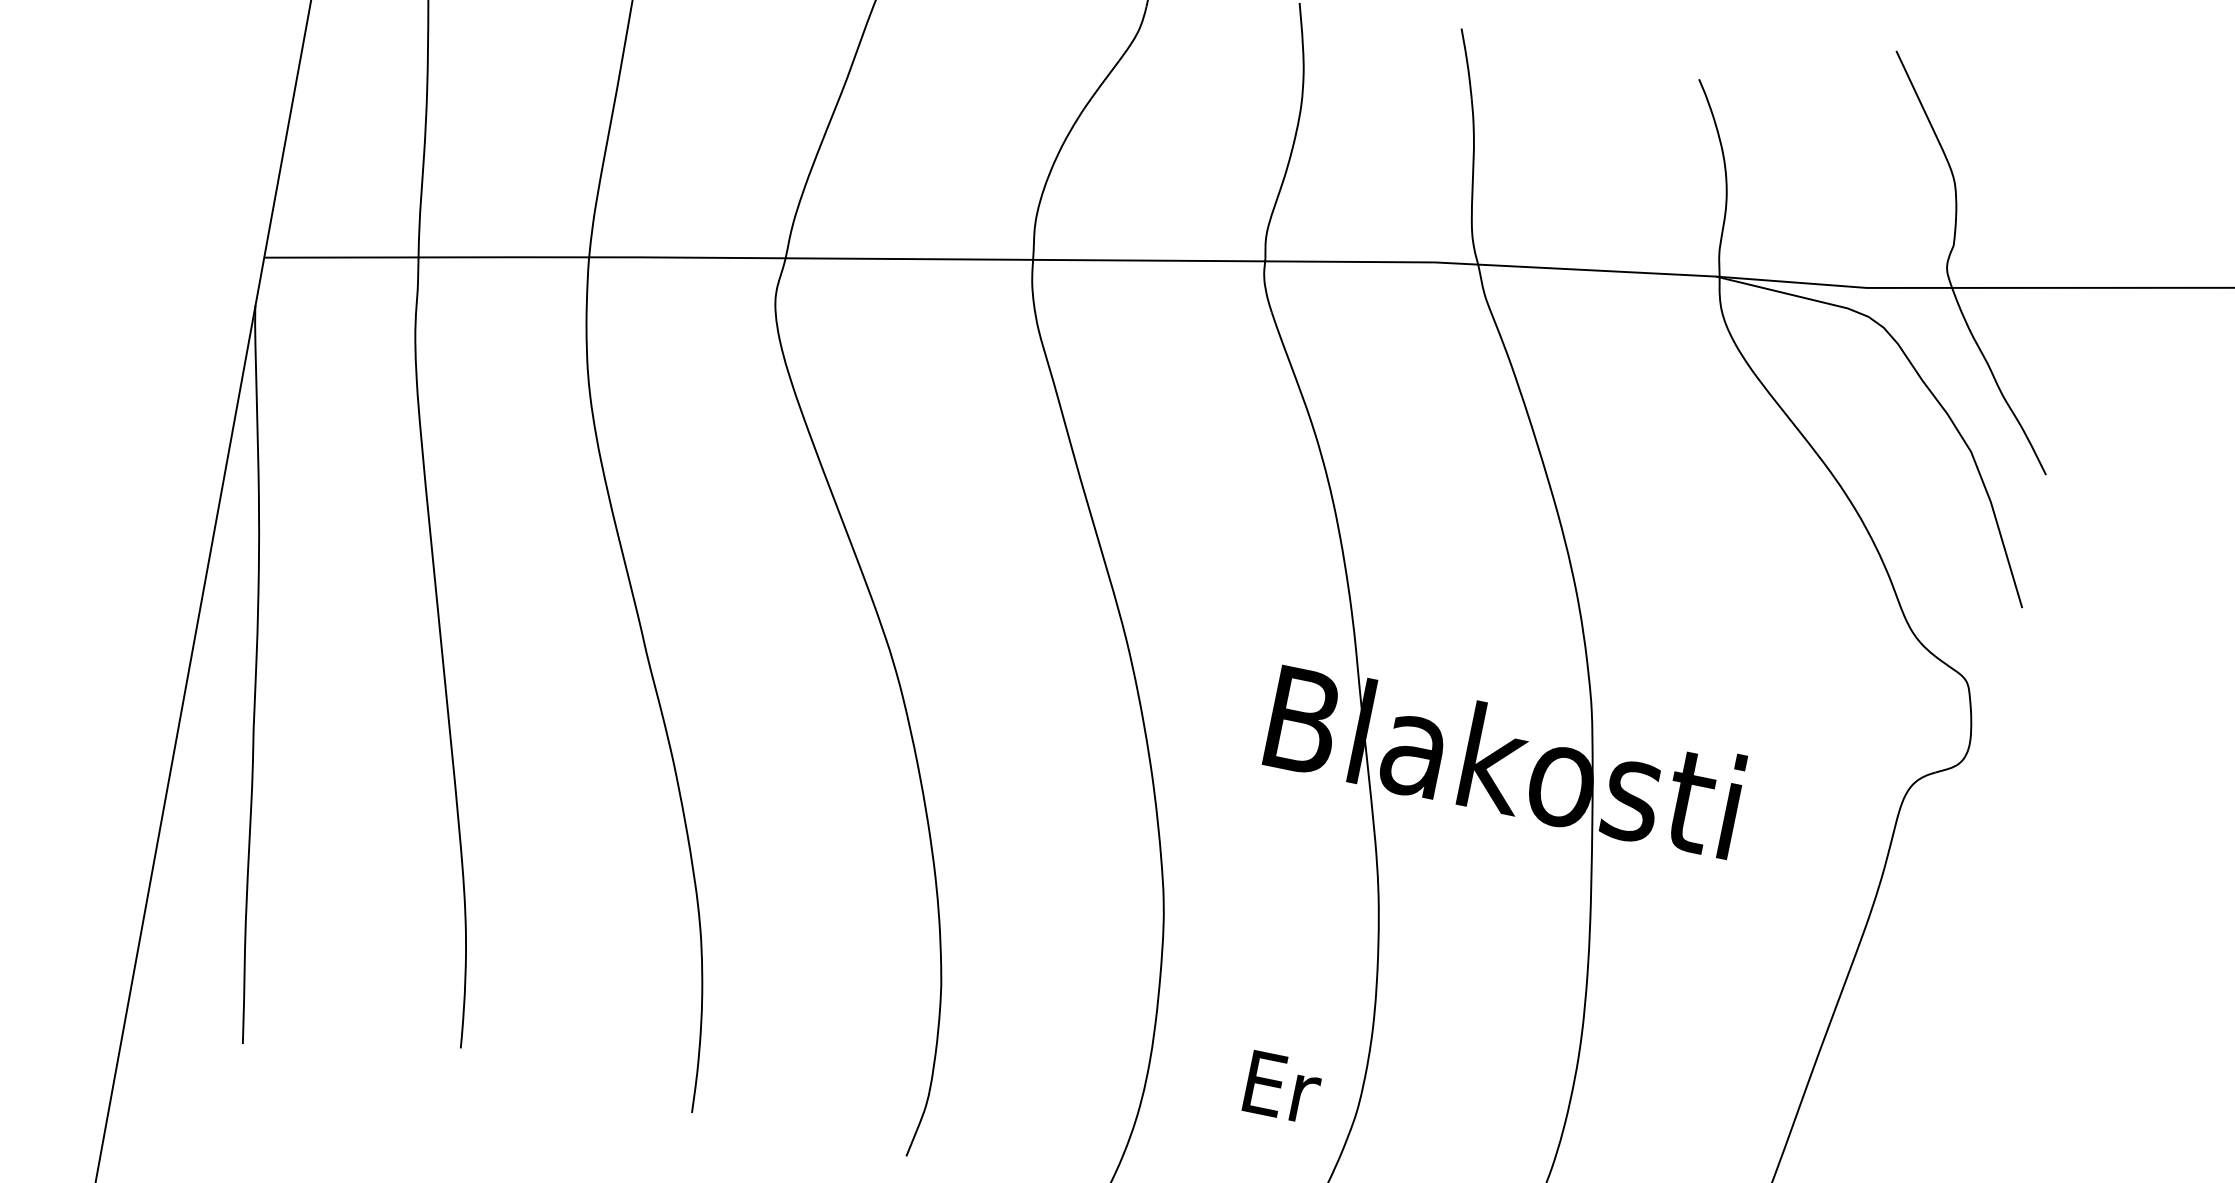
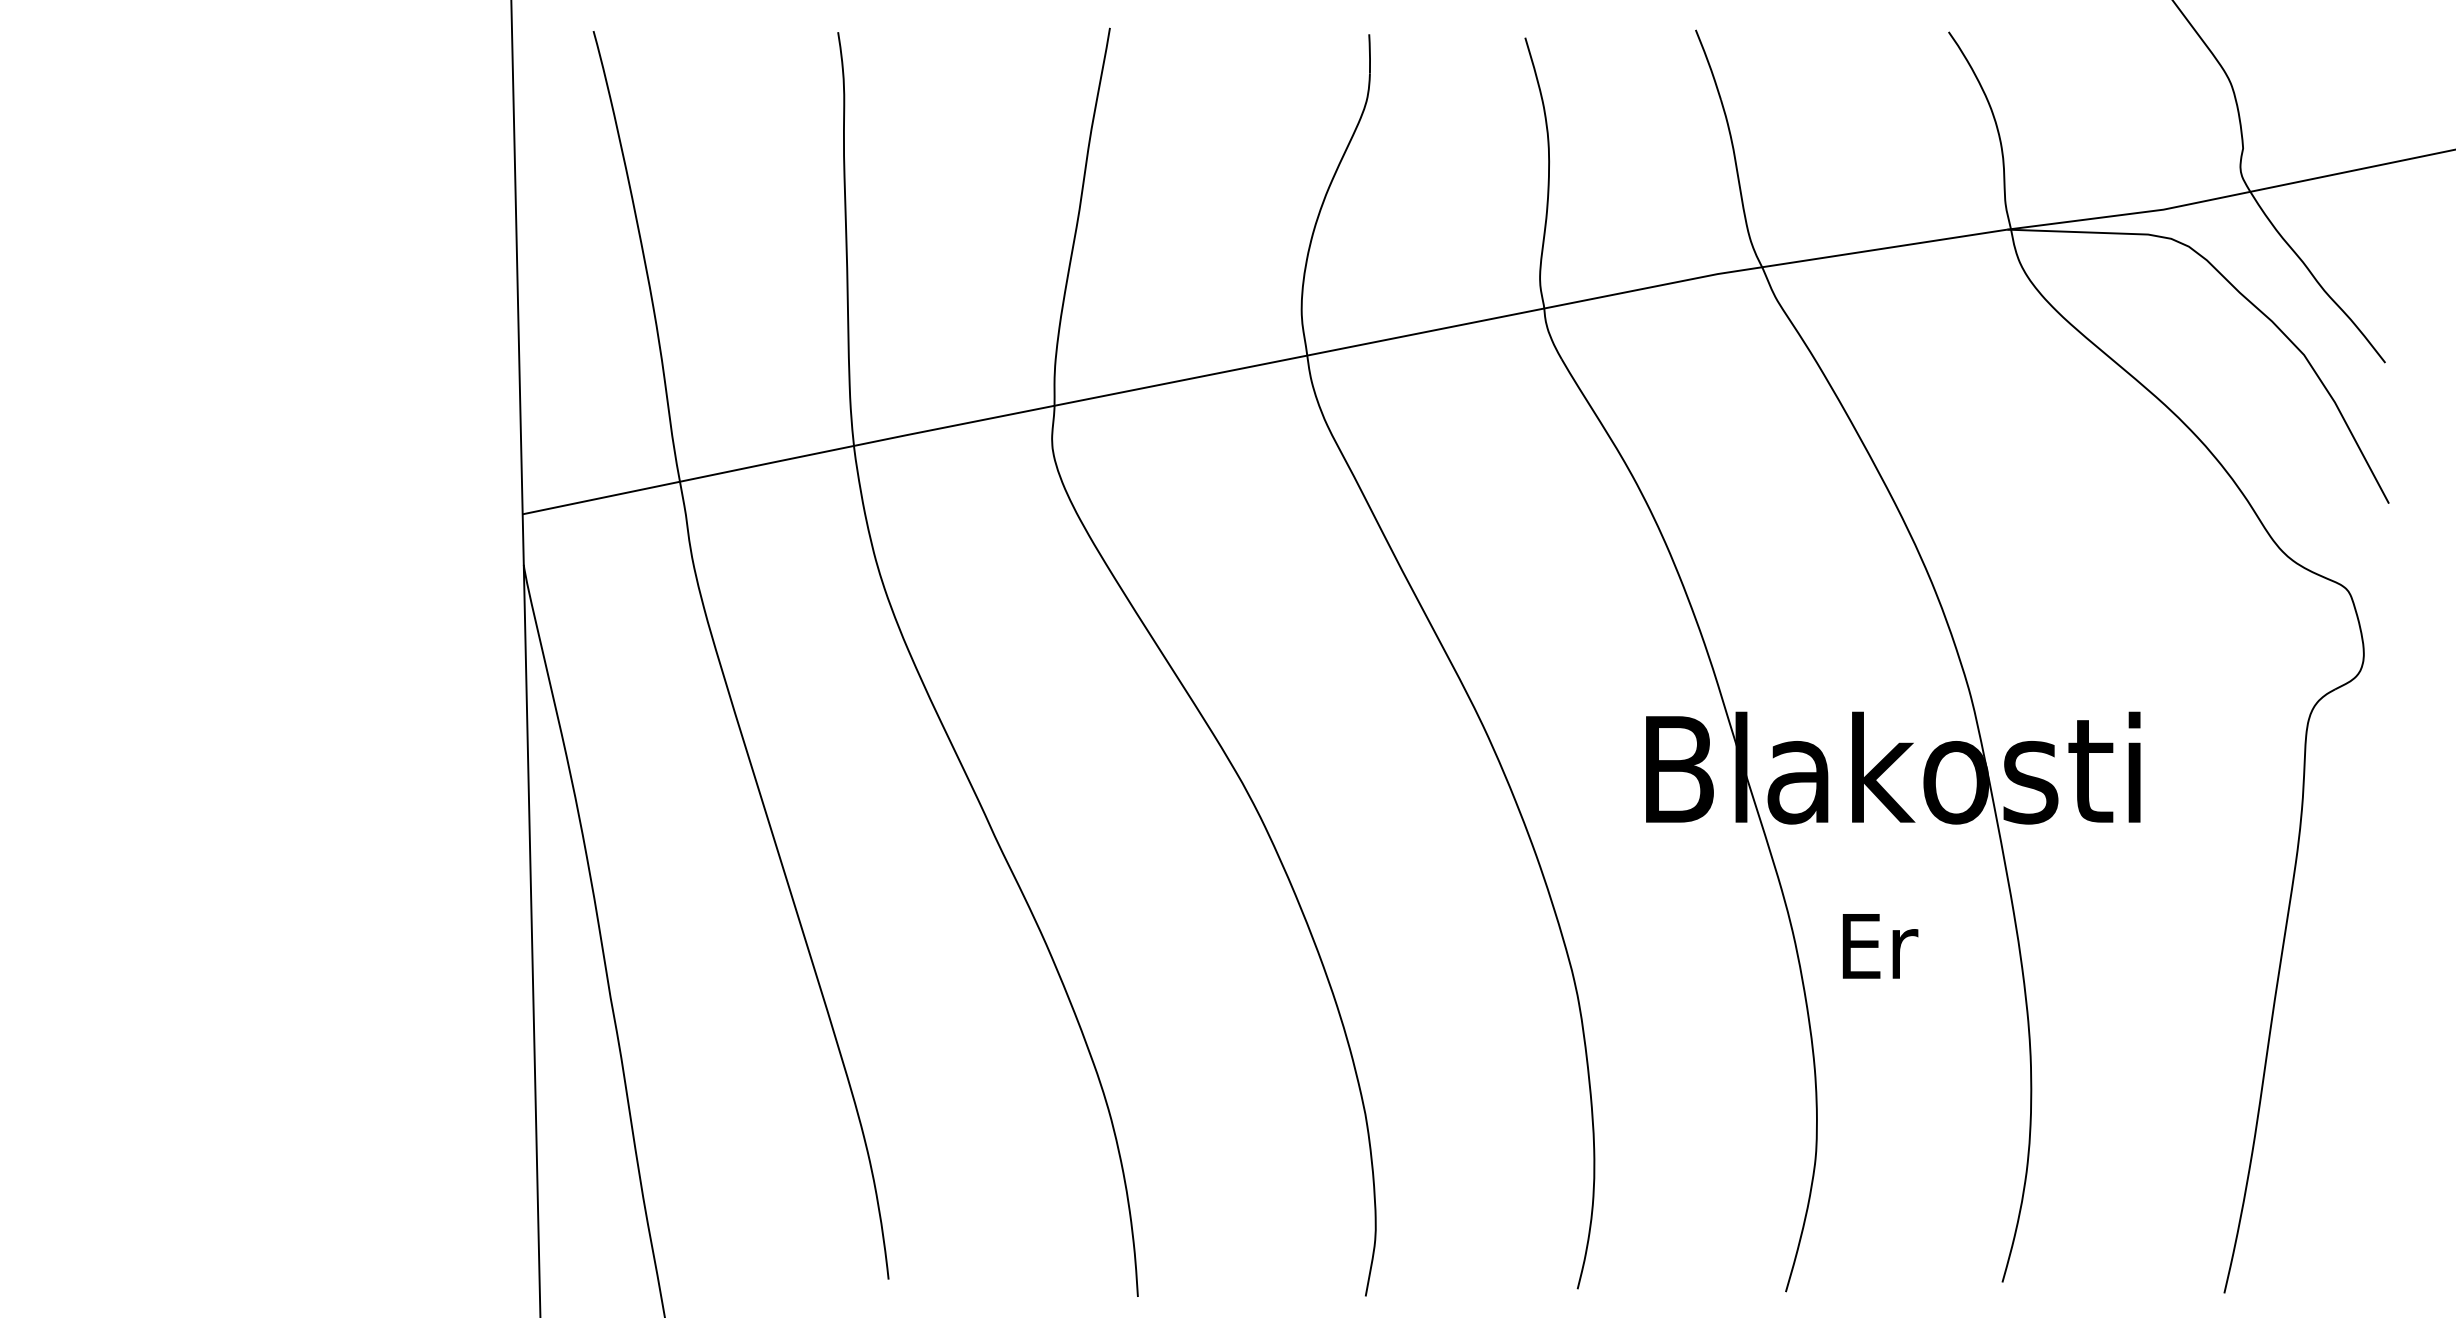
text: (1283, 1087) -> (1880, 946), moved

